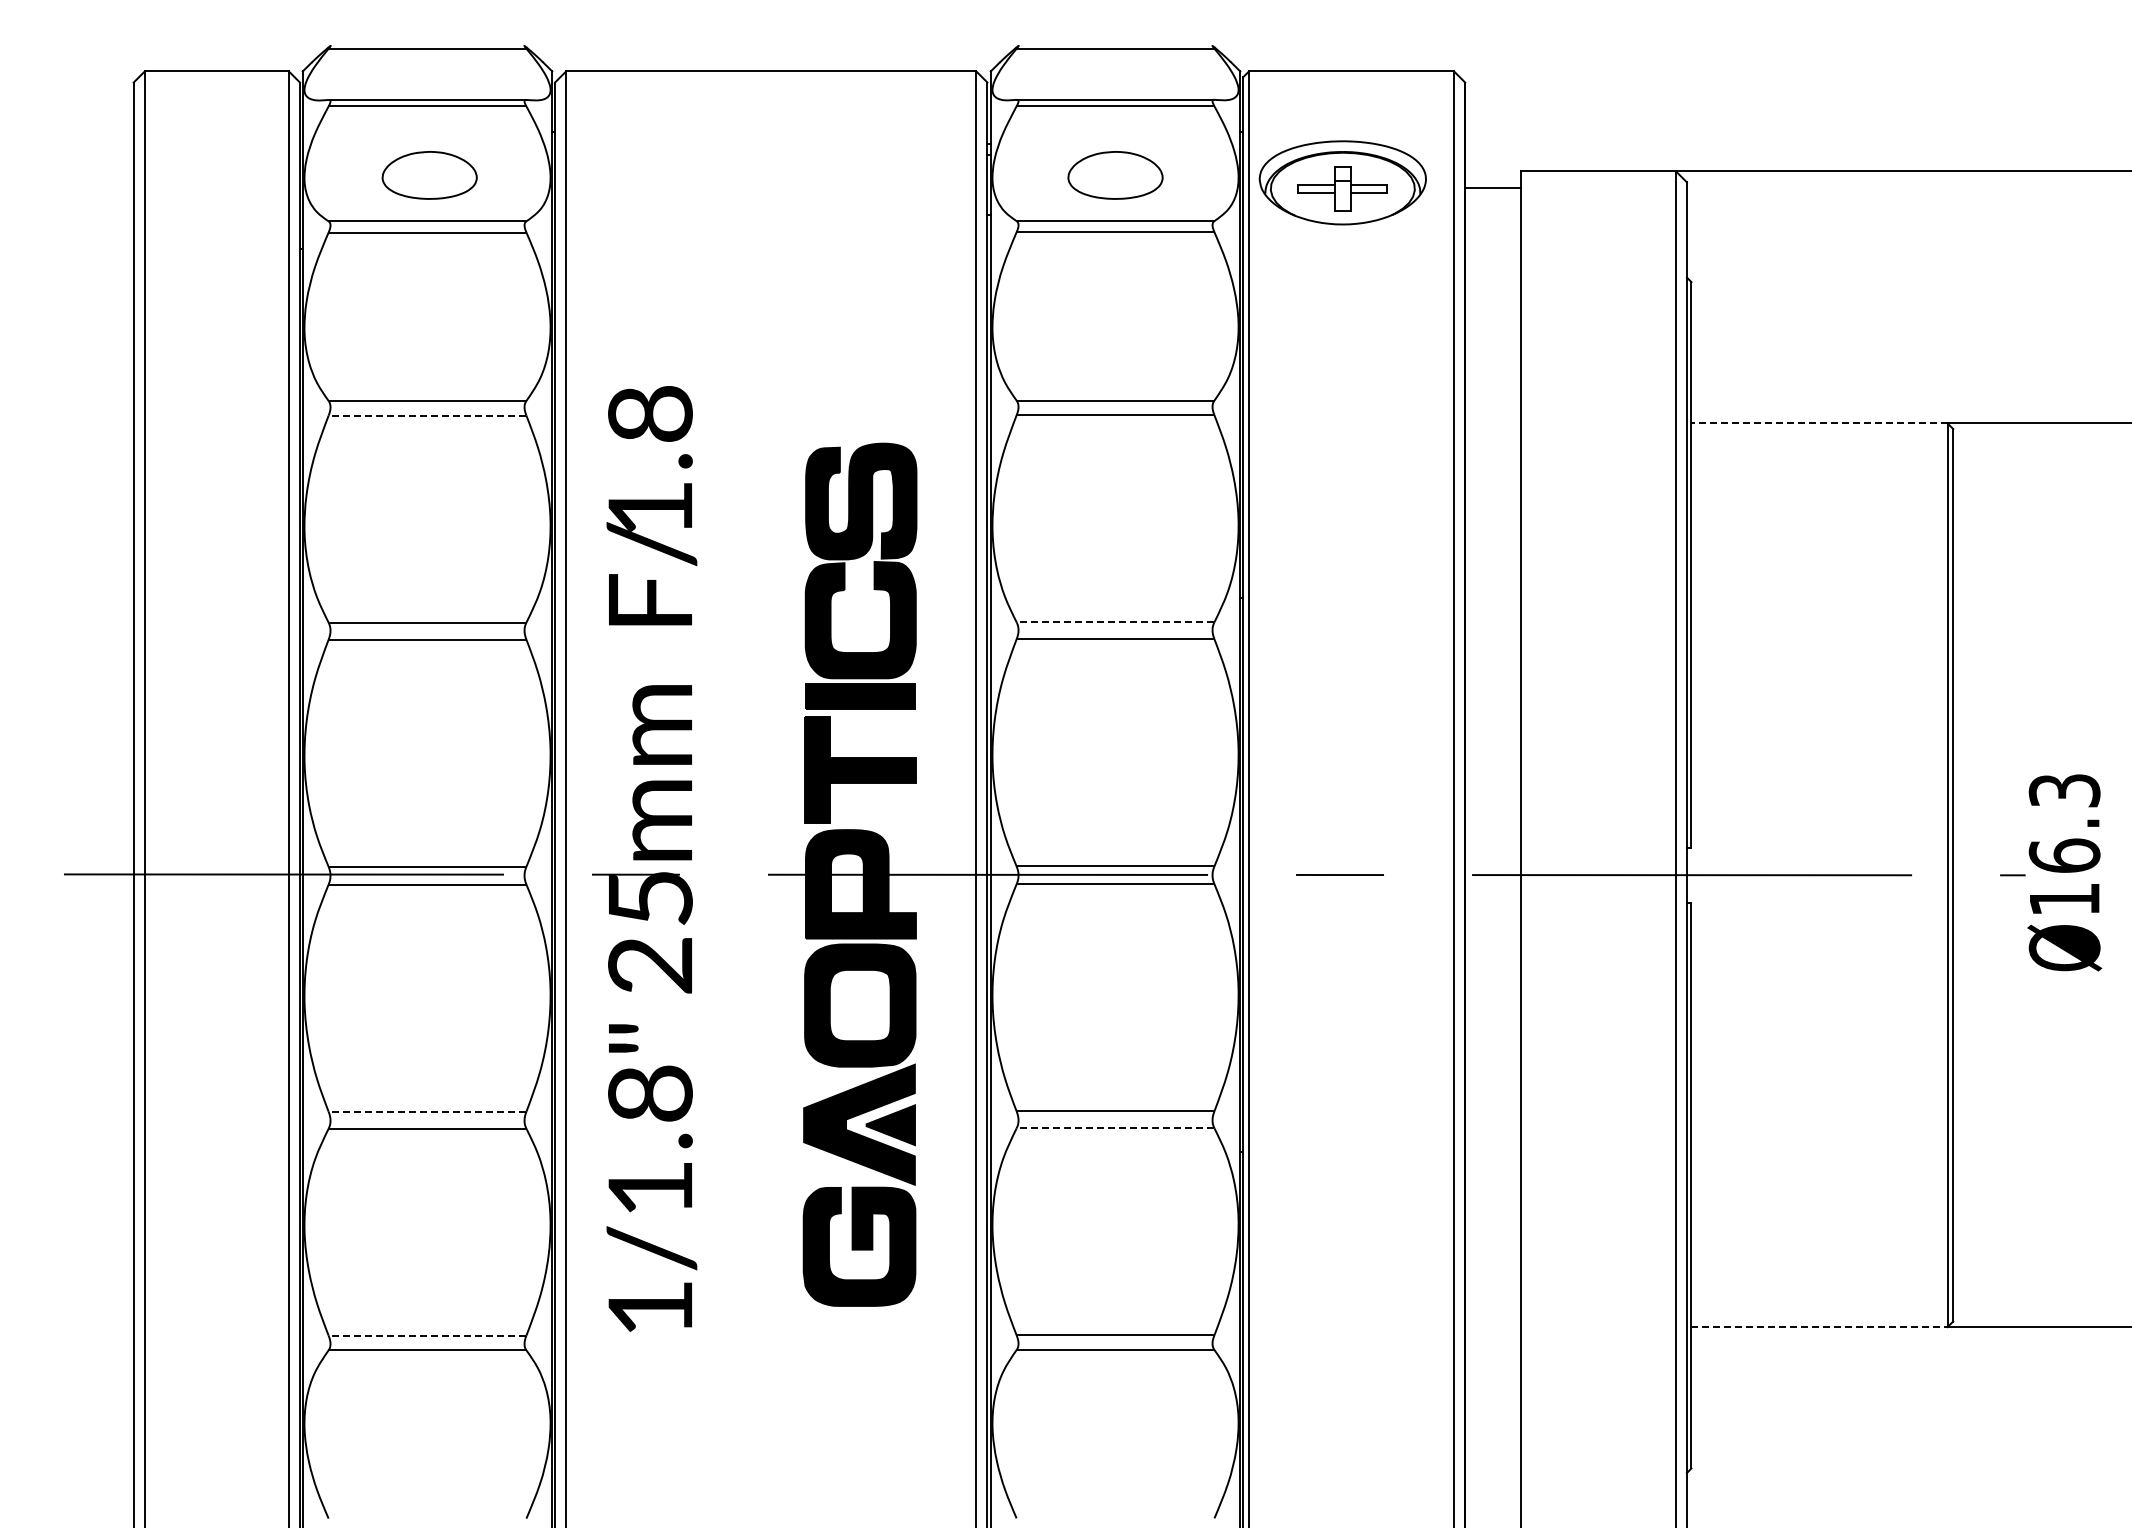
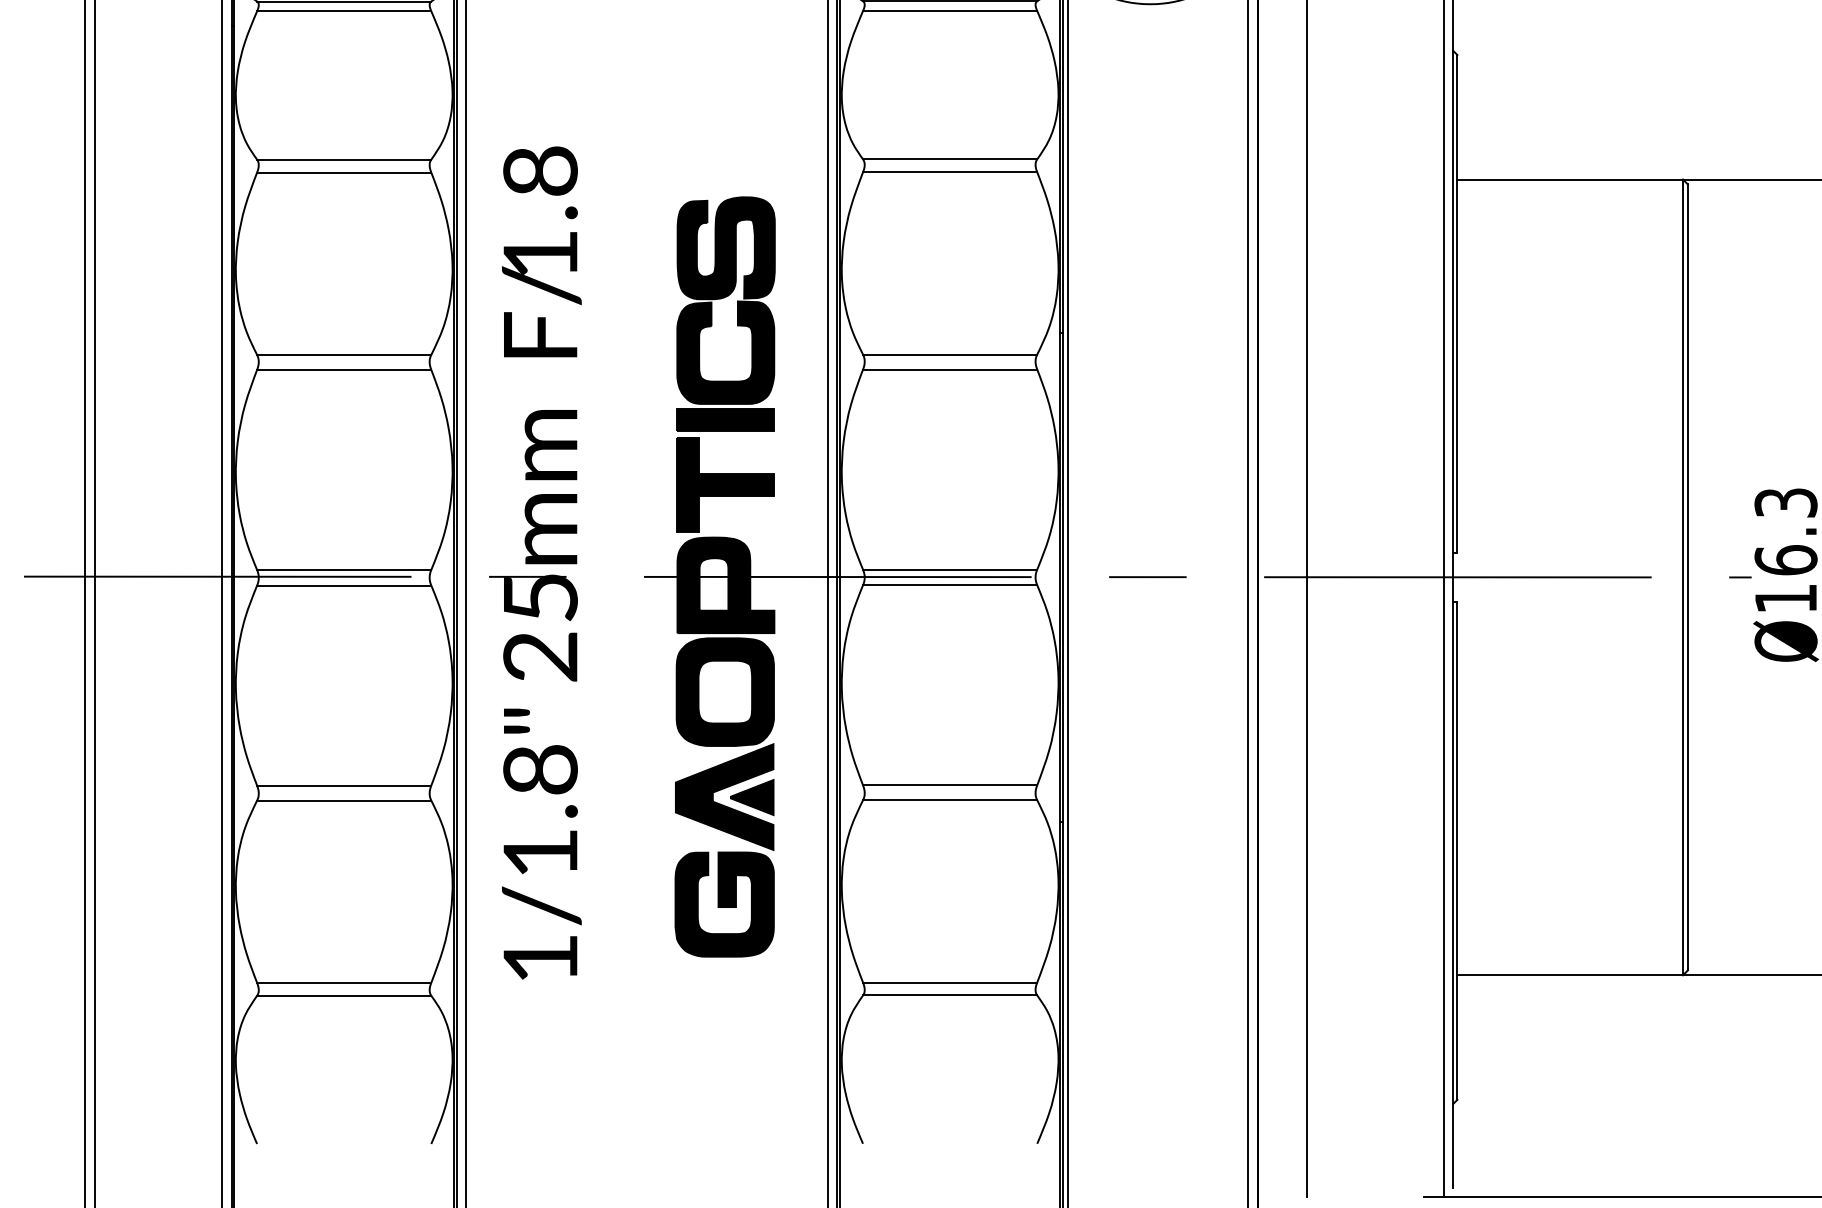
line: (427, 415) -> (344, 172), dashed -> solid
line: (1819, 423) -> (1570, 179), dashed -> solid
line: (1115, 622) -> (950, 354), dashed -> solid
line: (427, 1111) -> (344, 785), dashed -> solid
line: (1115, 1128) -> (950, 800), dashed -> solid
line: (1820, 1327) -> (1571, 975), dashed -> solid
line: (427, 1335) -> (344, 982), dashed -> solid

